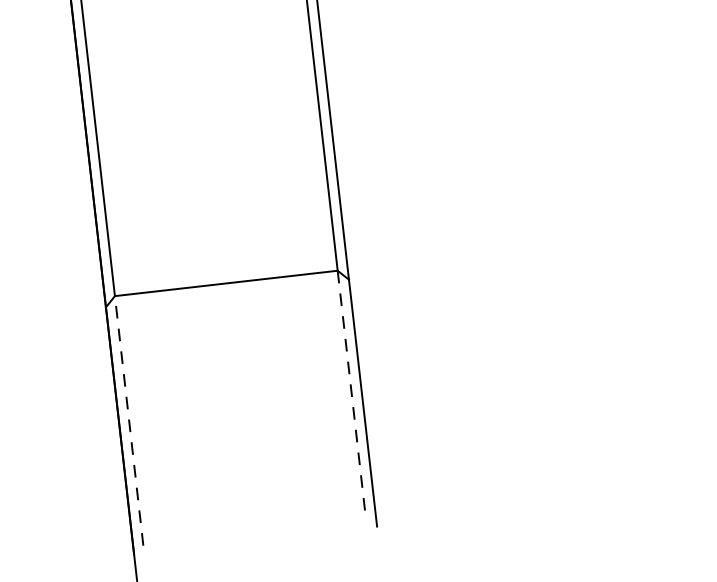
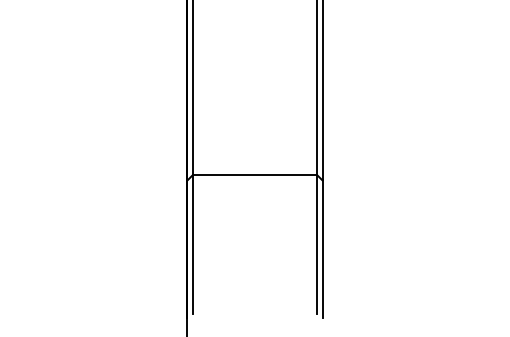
line: (351, 396) -> (316, 244), dashed -> solid
line: (129, 419) -> (193, 243), dashed -> solid

